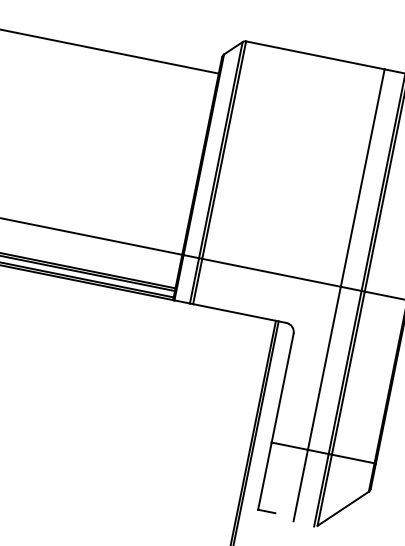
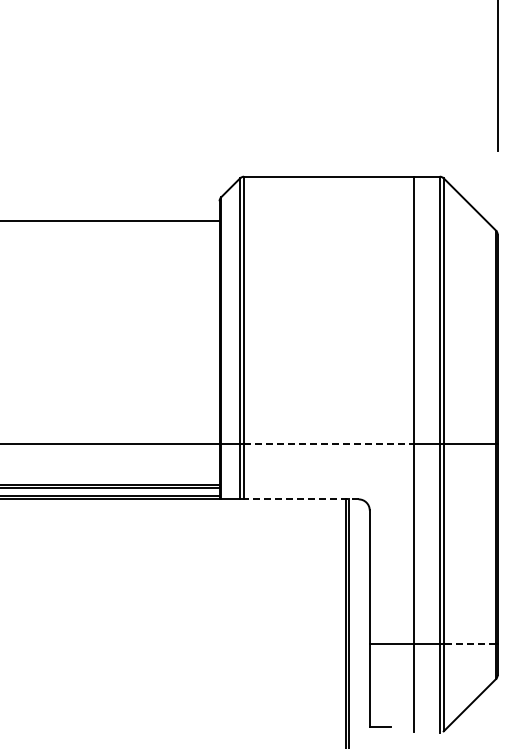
line: (271, 272) -> (329, 443), solid -> dashed
line: (239, 313) -> (300, 499), solid -> dashed
line: (352, 459) -> (469, 644), solid -> dashed

